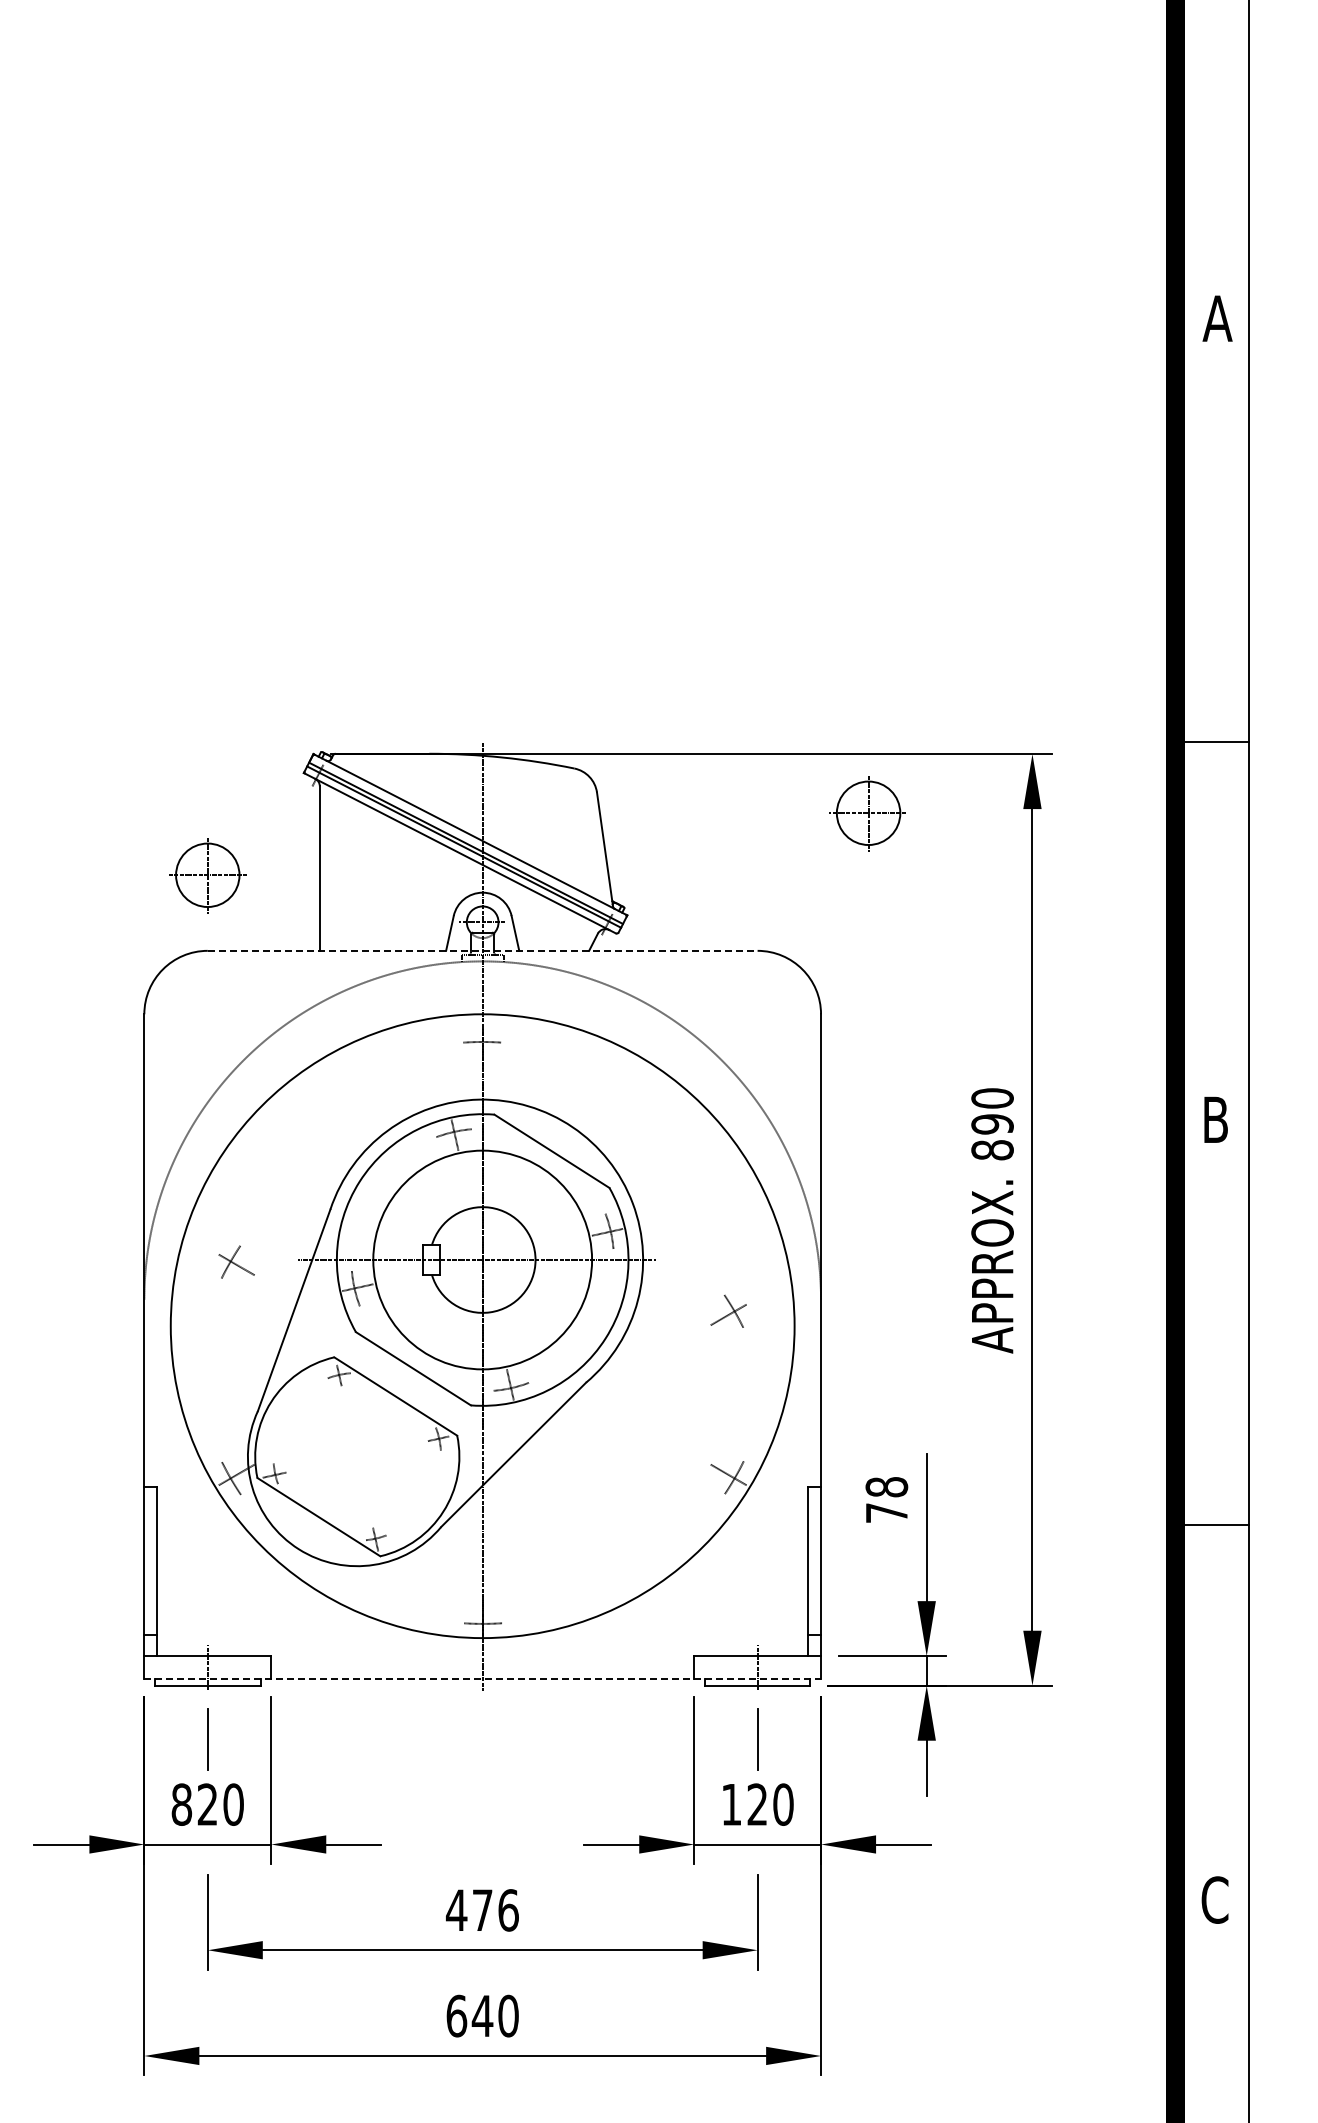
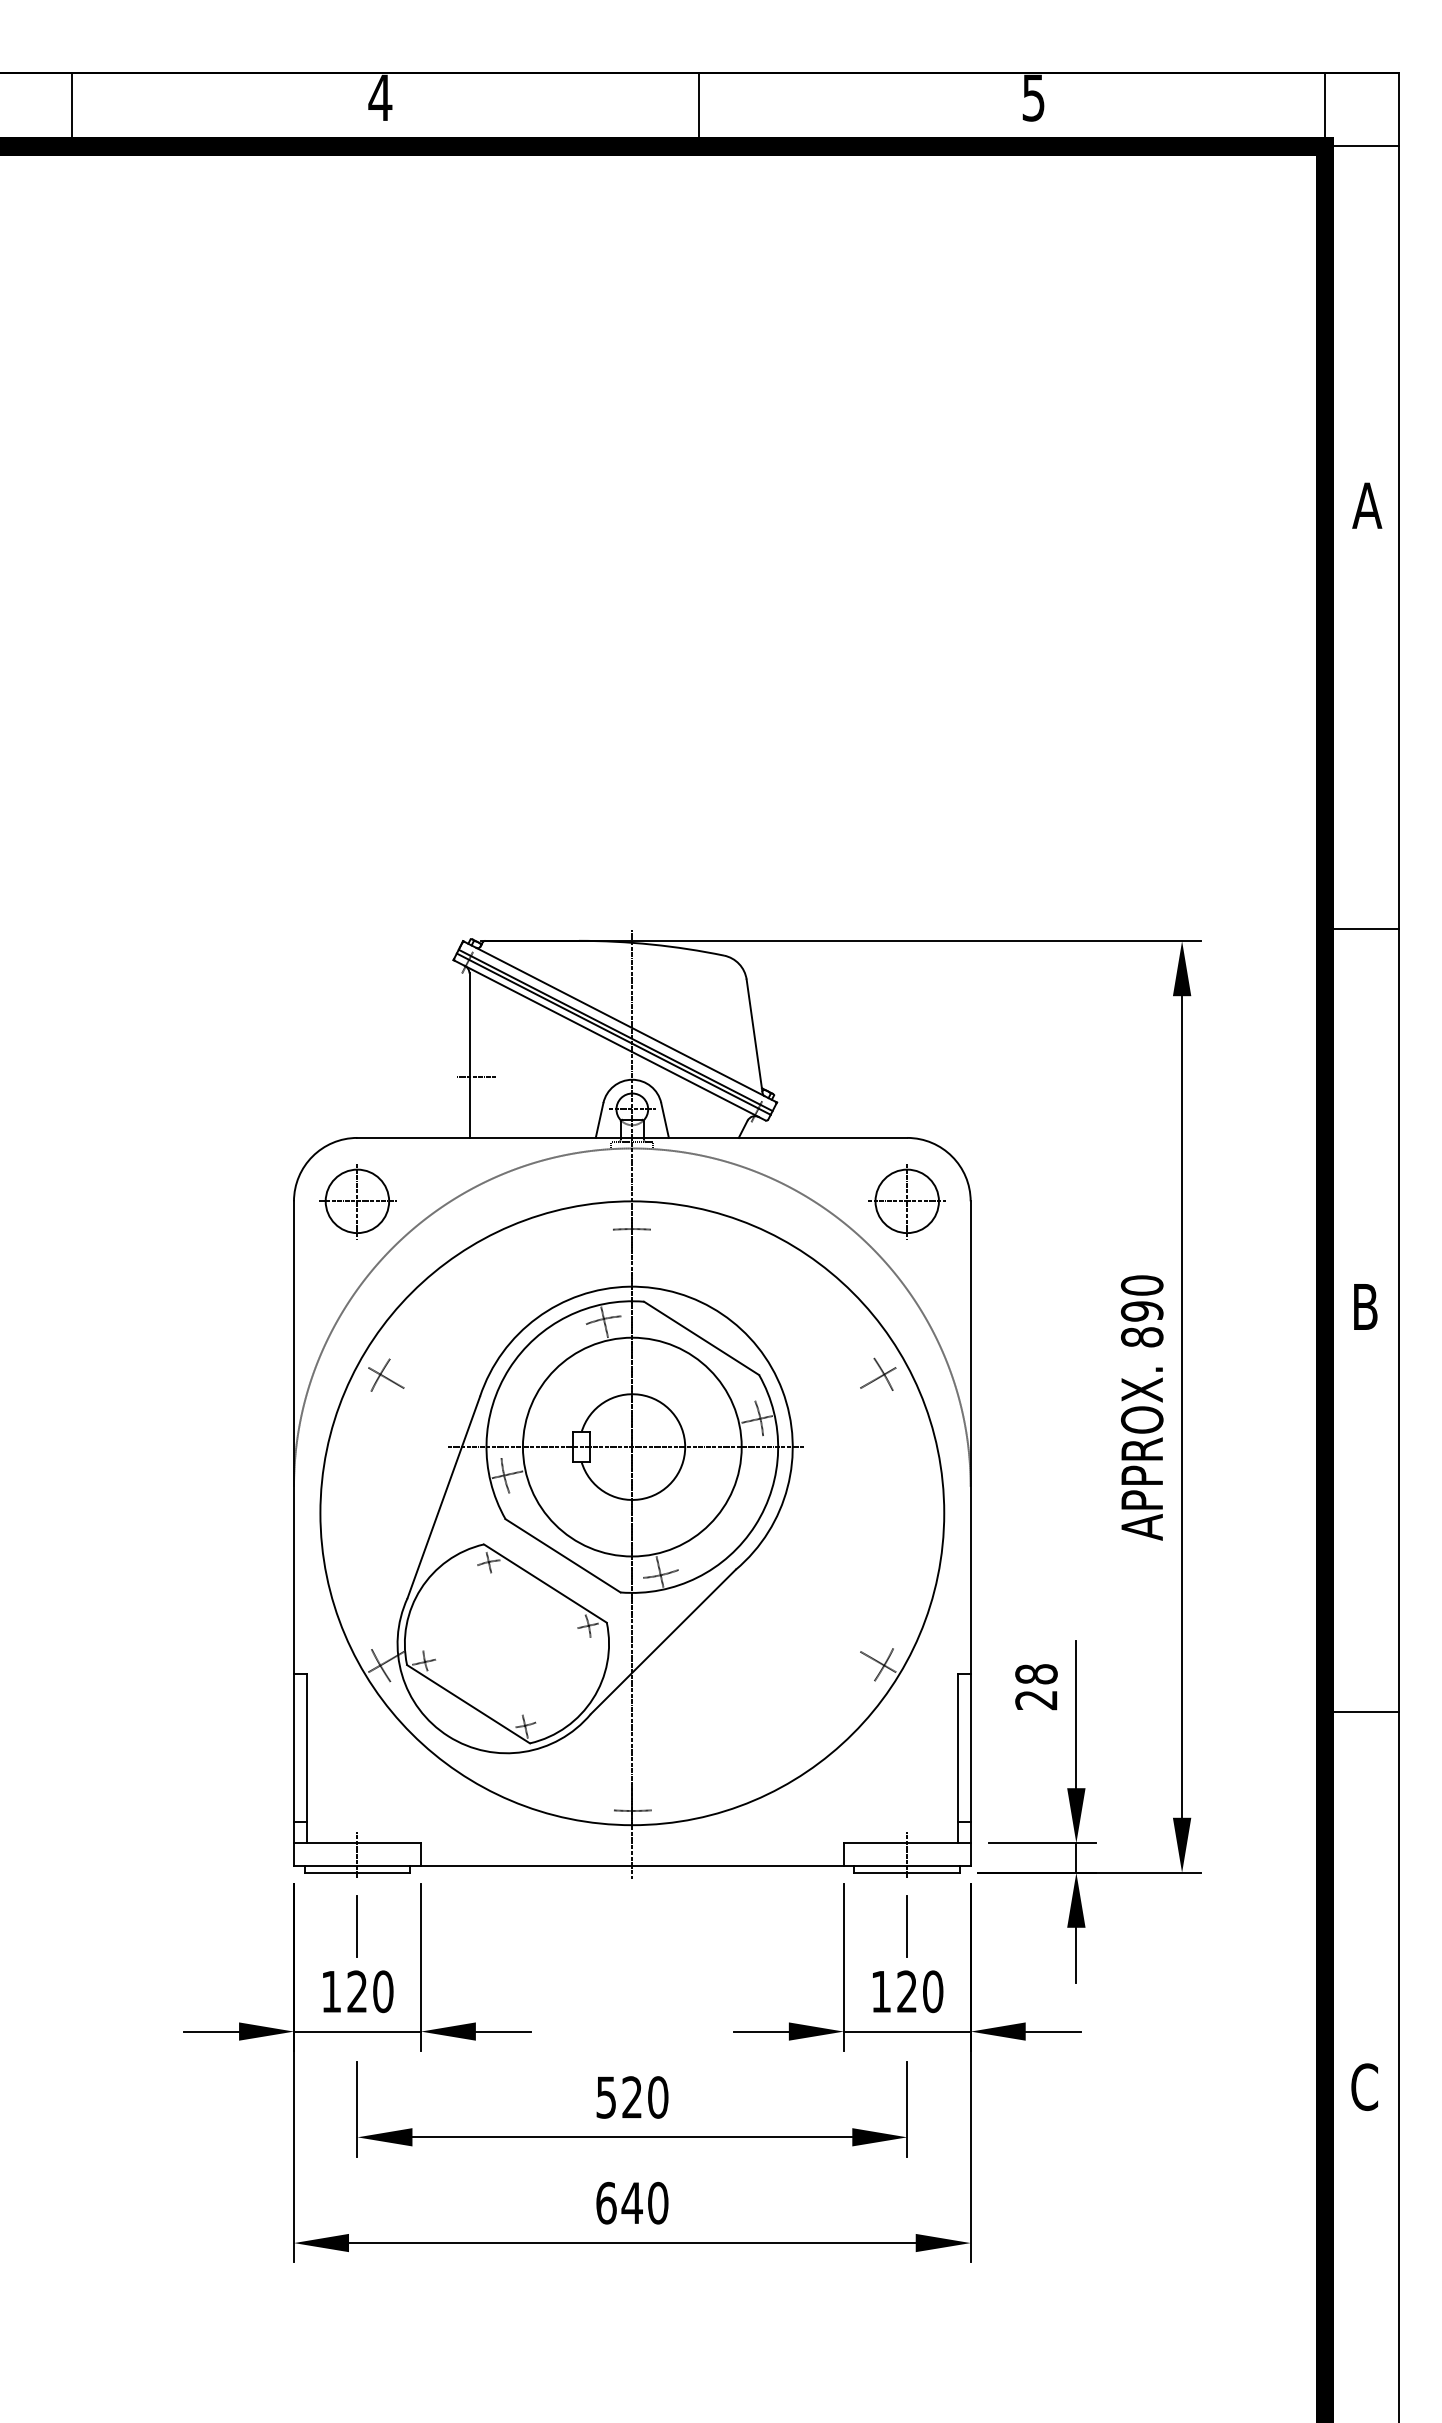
part: (867, 813) -> (906, 1201), moved
part: (207, 875) -> (357, 1201), moved
line: (327, 890) -> (477, 1077), added
line: (482, 950) -> (632, 1137), dashed -> solid
part: (236, 1261) -> (386, 1374), moved
part: (728, 1310) -> (878, 1373), moved
text: (886, 1513) -> (1036, 1700), 78 -> 28
line: (482, 1679) -> (632, 1866), dashed -> solid
text: (181, 1804) -> (331, 1991), 820 -> 120
text: (481, 1910) -> (631, 2097), 476 -> 520

